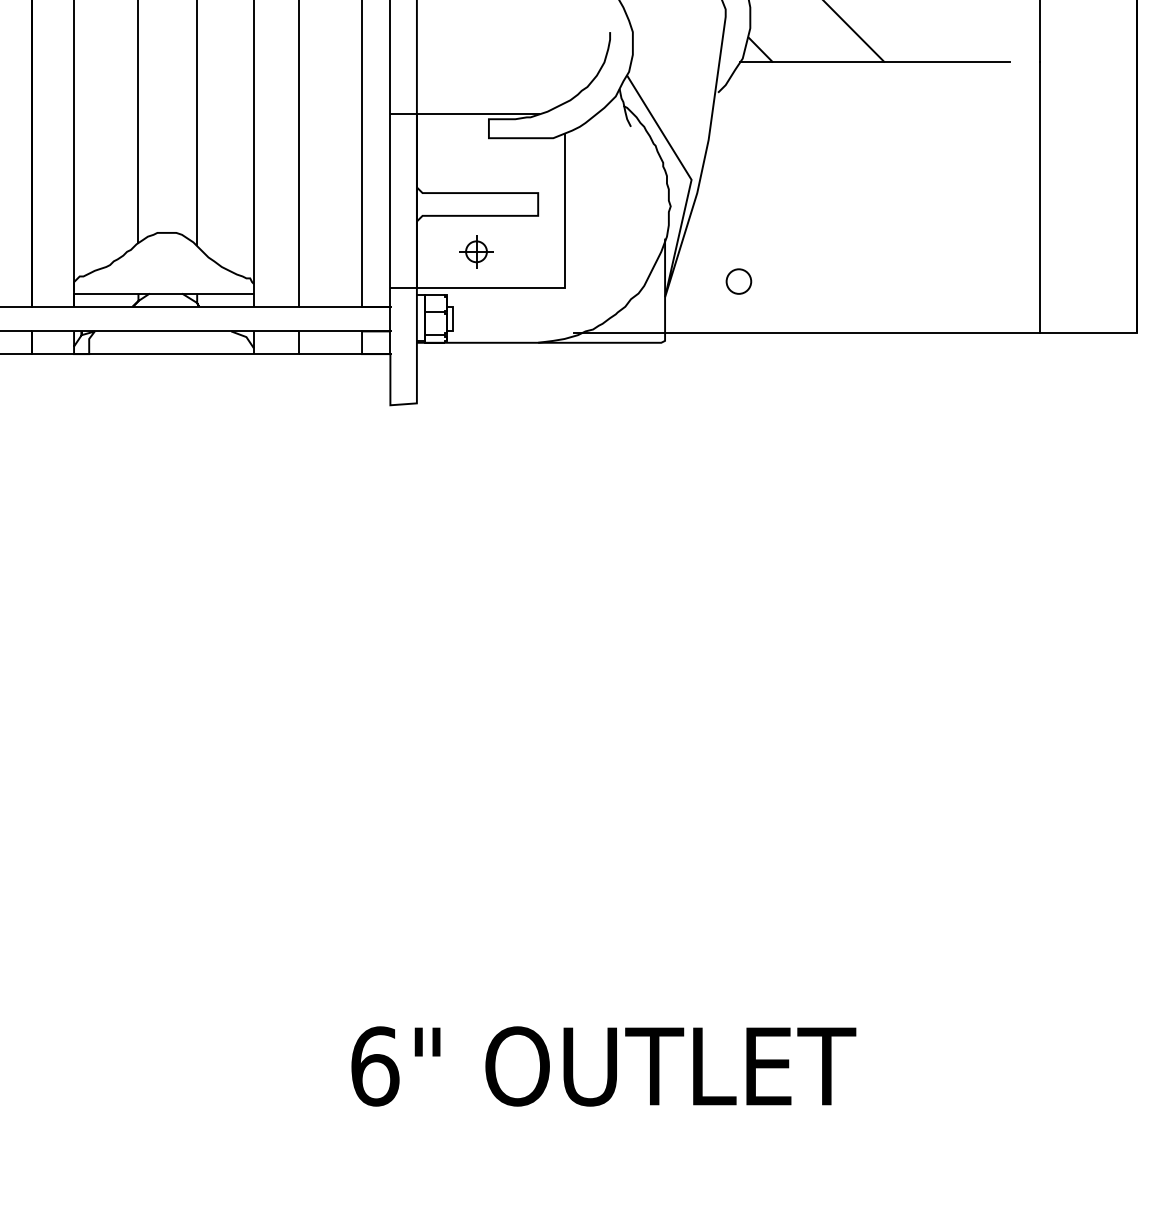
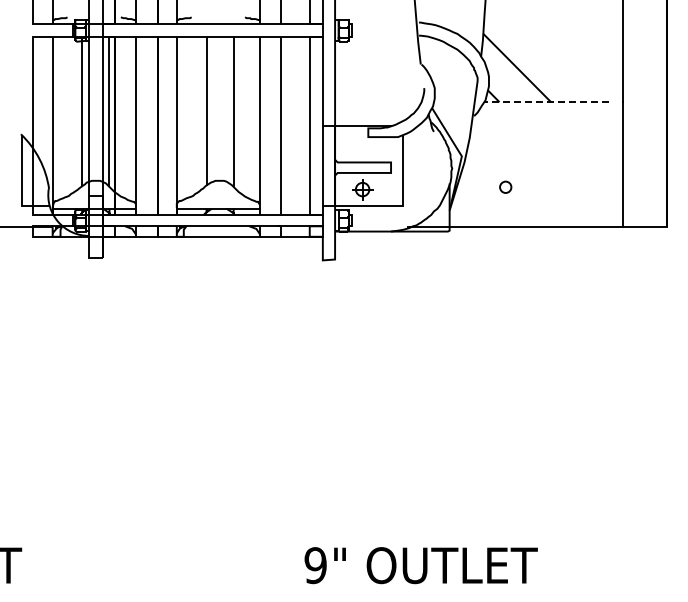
line: (874, 63) -> (546, 102), solid -> dashed
part: (476, 251) -> (362, 189), size x1.4
circle: (738, 279) -> (505, 186), moved
text: (374, 1066) -> (315, 565), 6" -> 9"

